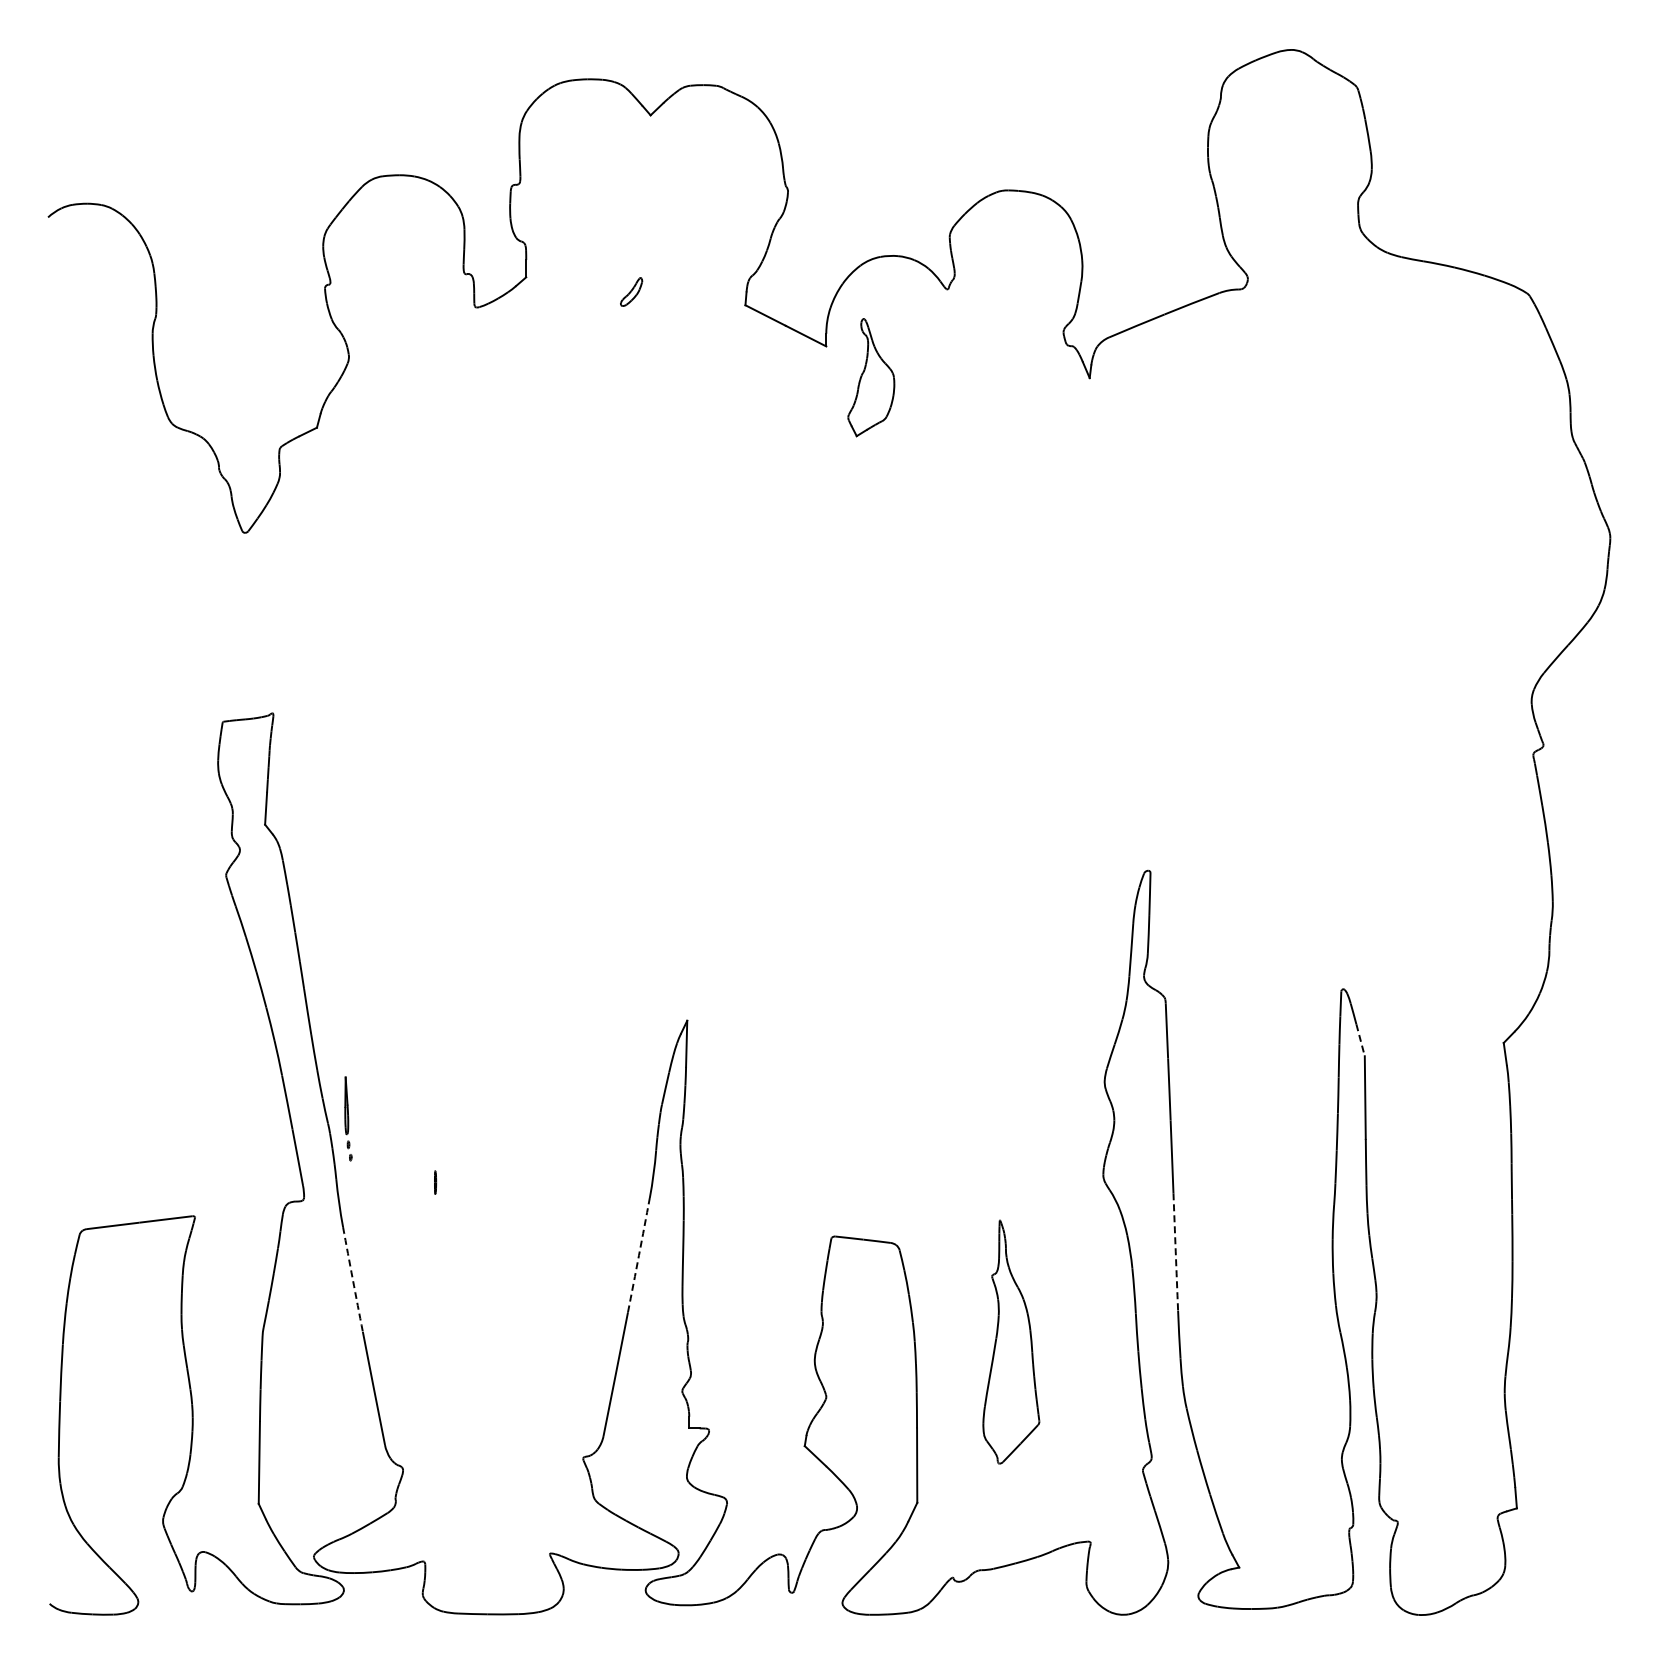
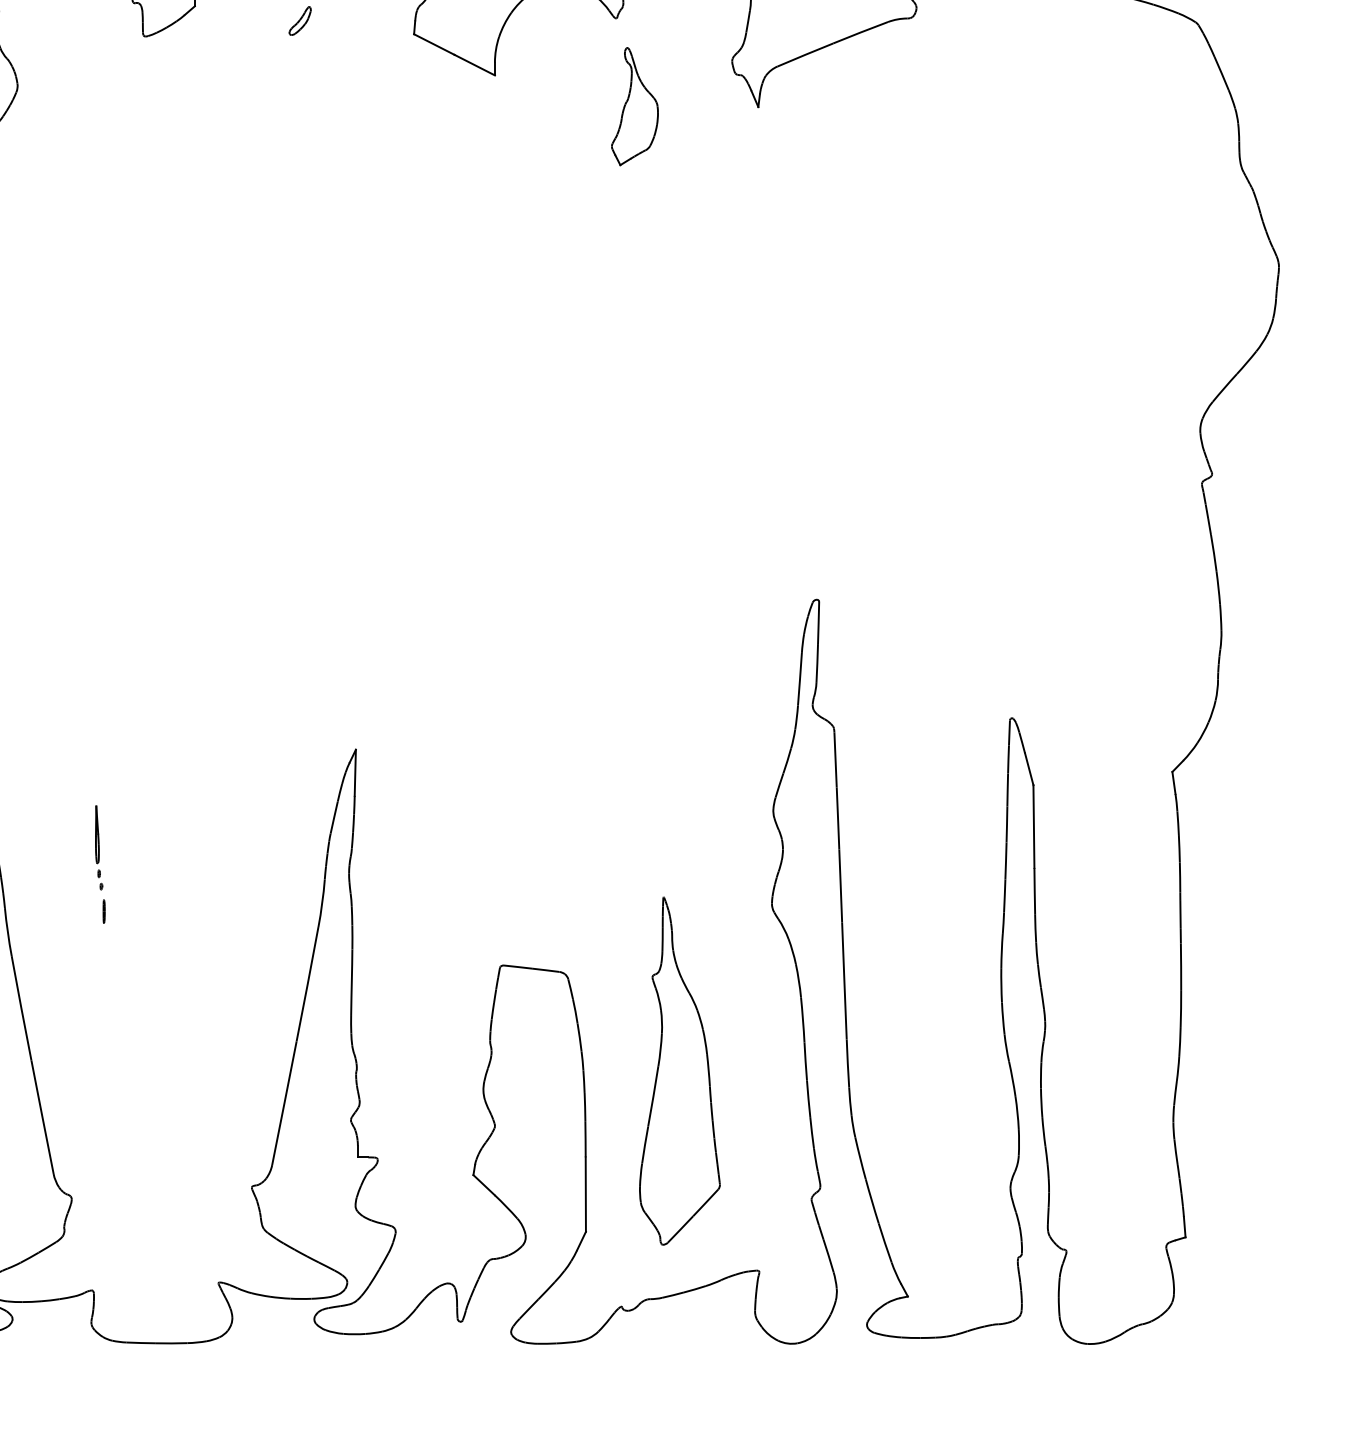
part: (871, 377) -> (635, 106), moved
line: (1360, 1040) -> (1029, 769), dashed -> solid
part: (348, 1118) -> (99, 847), moved
arc: (1175, 1251) -> (844, 980), dashed -> solid
arc: (639, 1255) -> (308, 984), dashed -> solid
arc: (352, 1279) -> (21, 1008), dashed -> solid
part: (1011, 1341) -> (680, 1070), size x1.43

